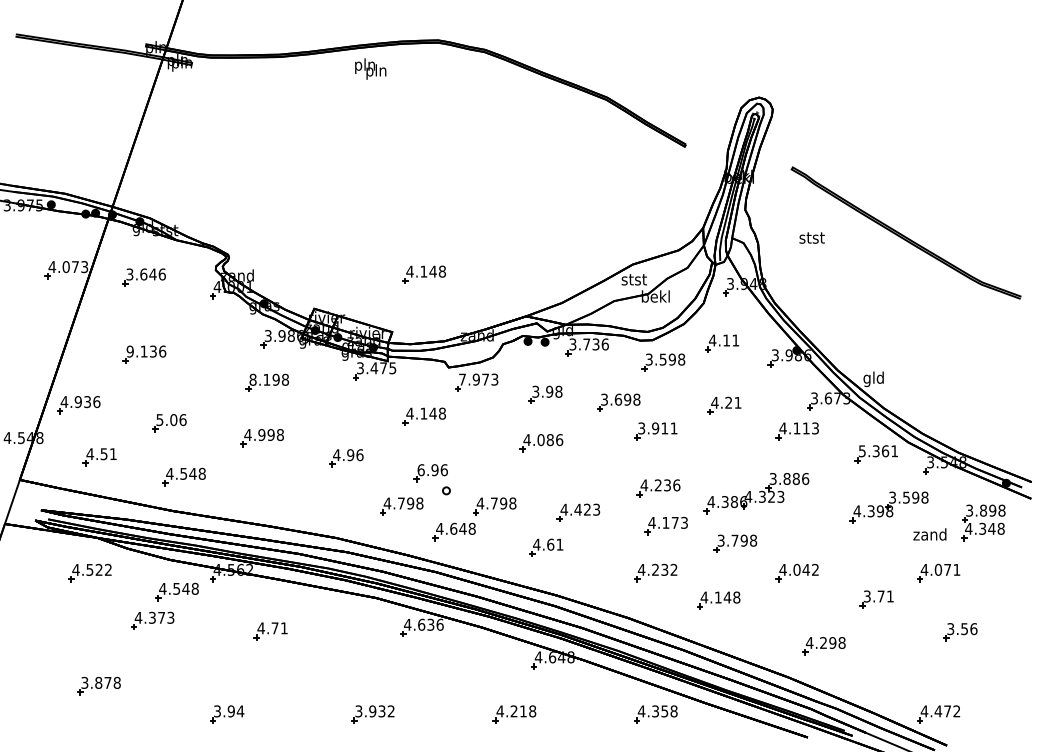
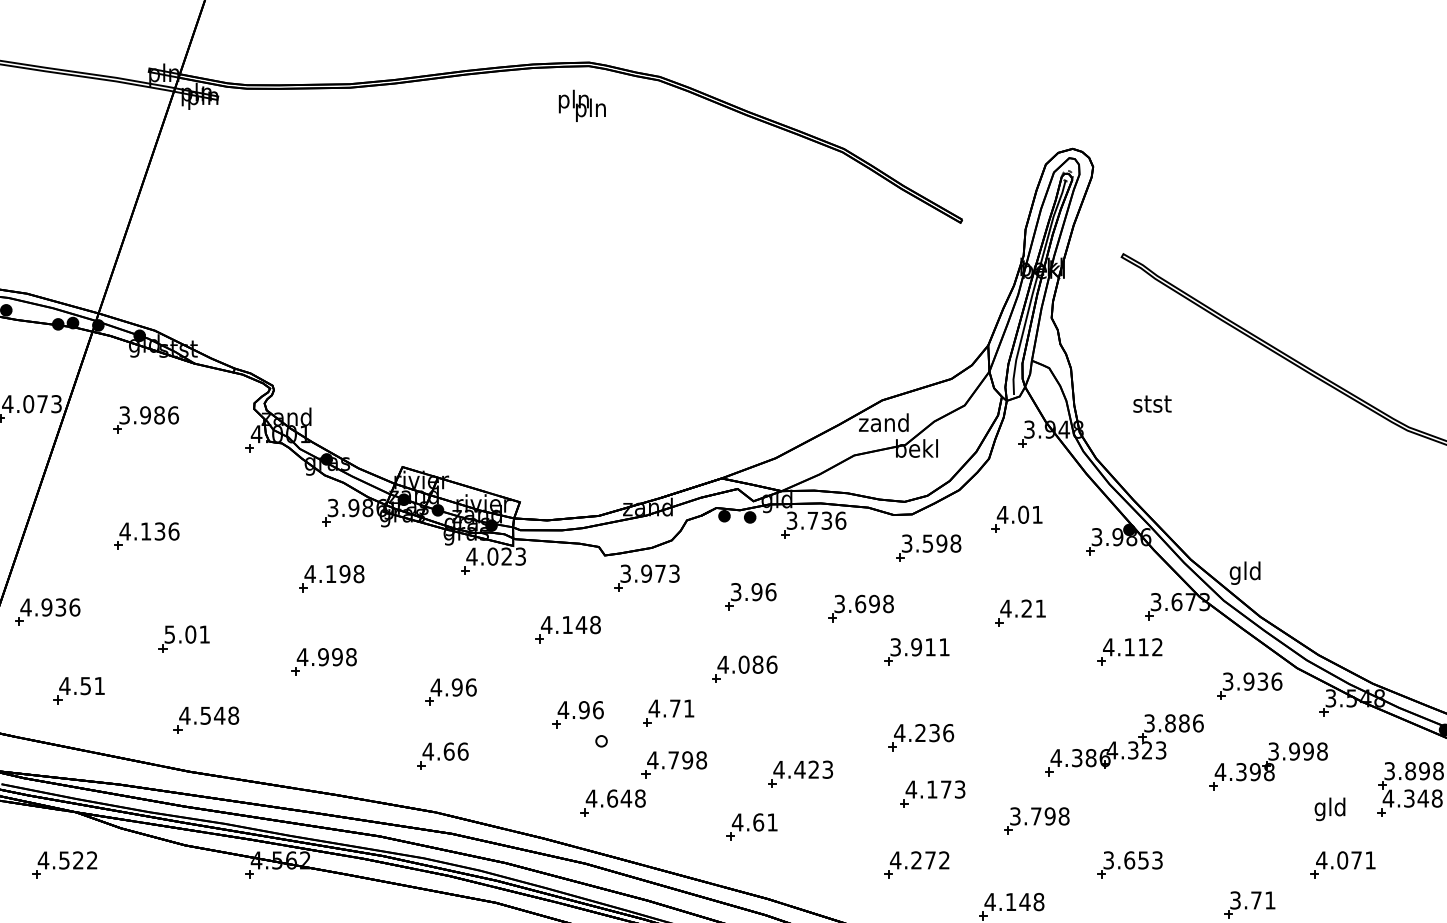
text: (370, 68) -> (582, 105), moved
text: (811, 237) -> (1151, 403), moved
text: (148, 274) -> (152, 415), 3.646 -> 3.986
part: (423, 274) -> (566, 415), removed
text: (633, 279) -> (883, 422), stst -> zand
text: (726, 340) -> (1023, 514), 4.11 -> 4.01
text: (129, 351) -> (124, 531), 9.136 -> 4.136
text: (376, 368) -> (496, 556), 3.475 -> 4.023
text: (252, 379) -> (309, 573), 8.198 -> 4.198
text: (462, 379) -> (625, 573), 7.973 -> 3.973
text: (558, 391) -> (770, 591), 3.98 -> 3.96
text: (182, 420) -> (203, 635), 5.06 -> 5.01
text: (815, 428) -> (1157, 647), 4.113 -> 4.112
text: (878, 451) -> (1252, 682), 5.361 -> 3.936
text: (420, 470) -> (562, 710), 6.96 -> 4.96
part: (490, 472) -> (667, 713), added
part: (756, 493) -> (1124, 745), moved
text: (906, 497) -> (1294, 751), 3.598 -> 3.998
part: (341, 500) -> (443, 755), added
part: (401, 506) -> (533, 764), removed
text: (929, 535) -> (1329, 808), zand -> gld
text: (664, 569) -> (930, 859), 4.232 -> 4.272
text: (798, 569) -> (1131, 859), 4.042 -> 3.653
part: (176, 591) -> (194, 892), removed

